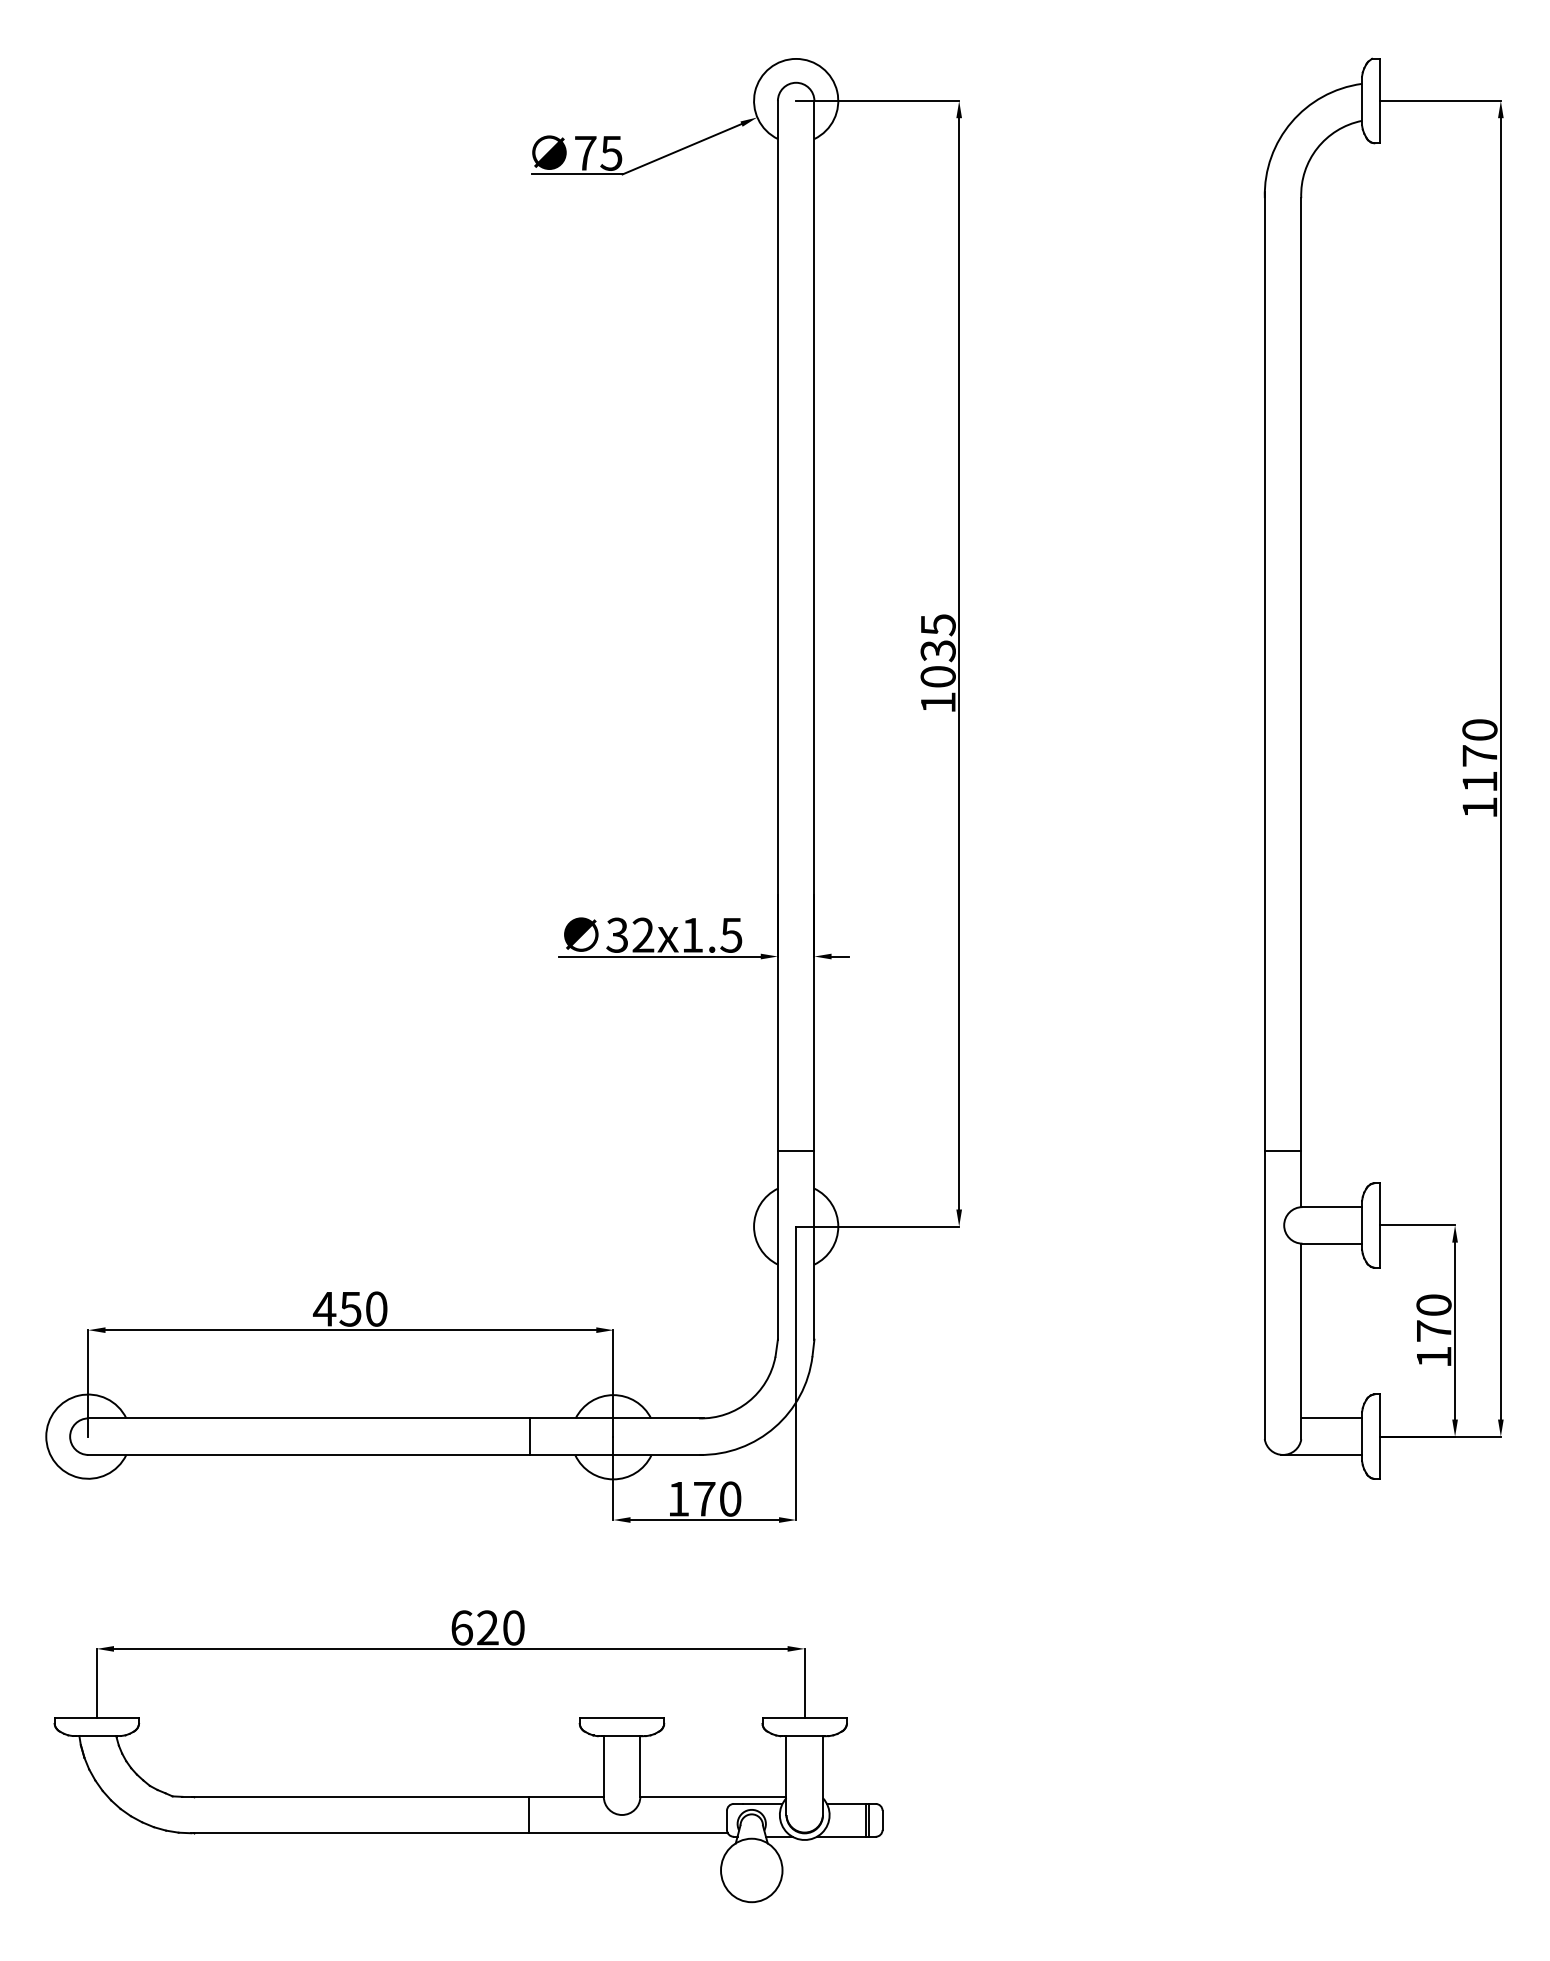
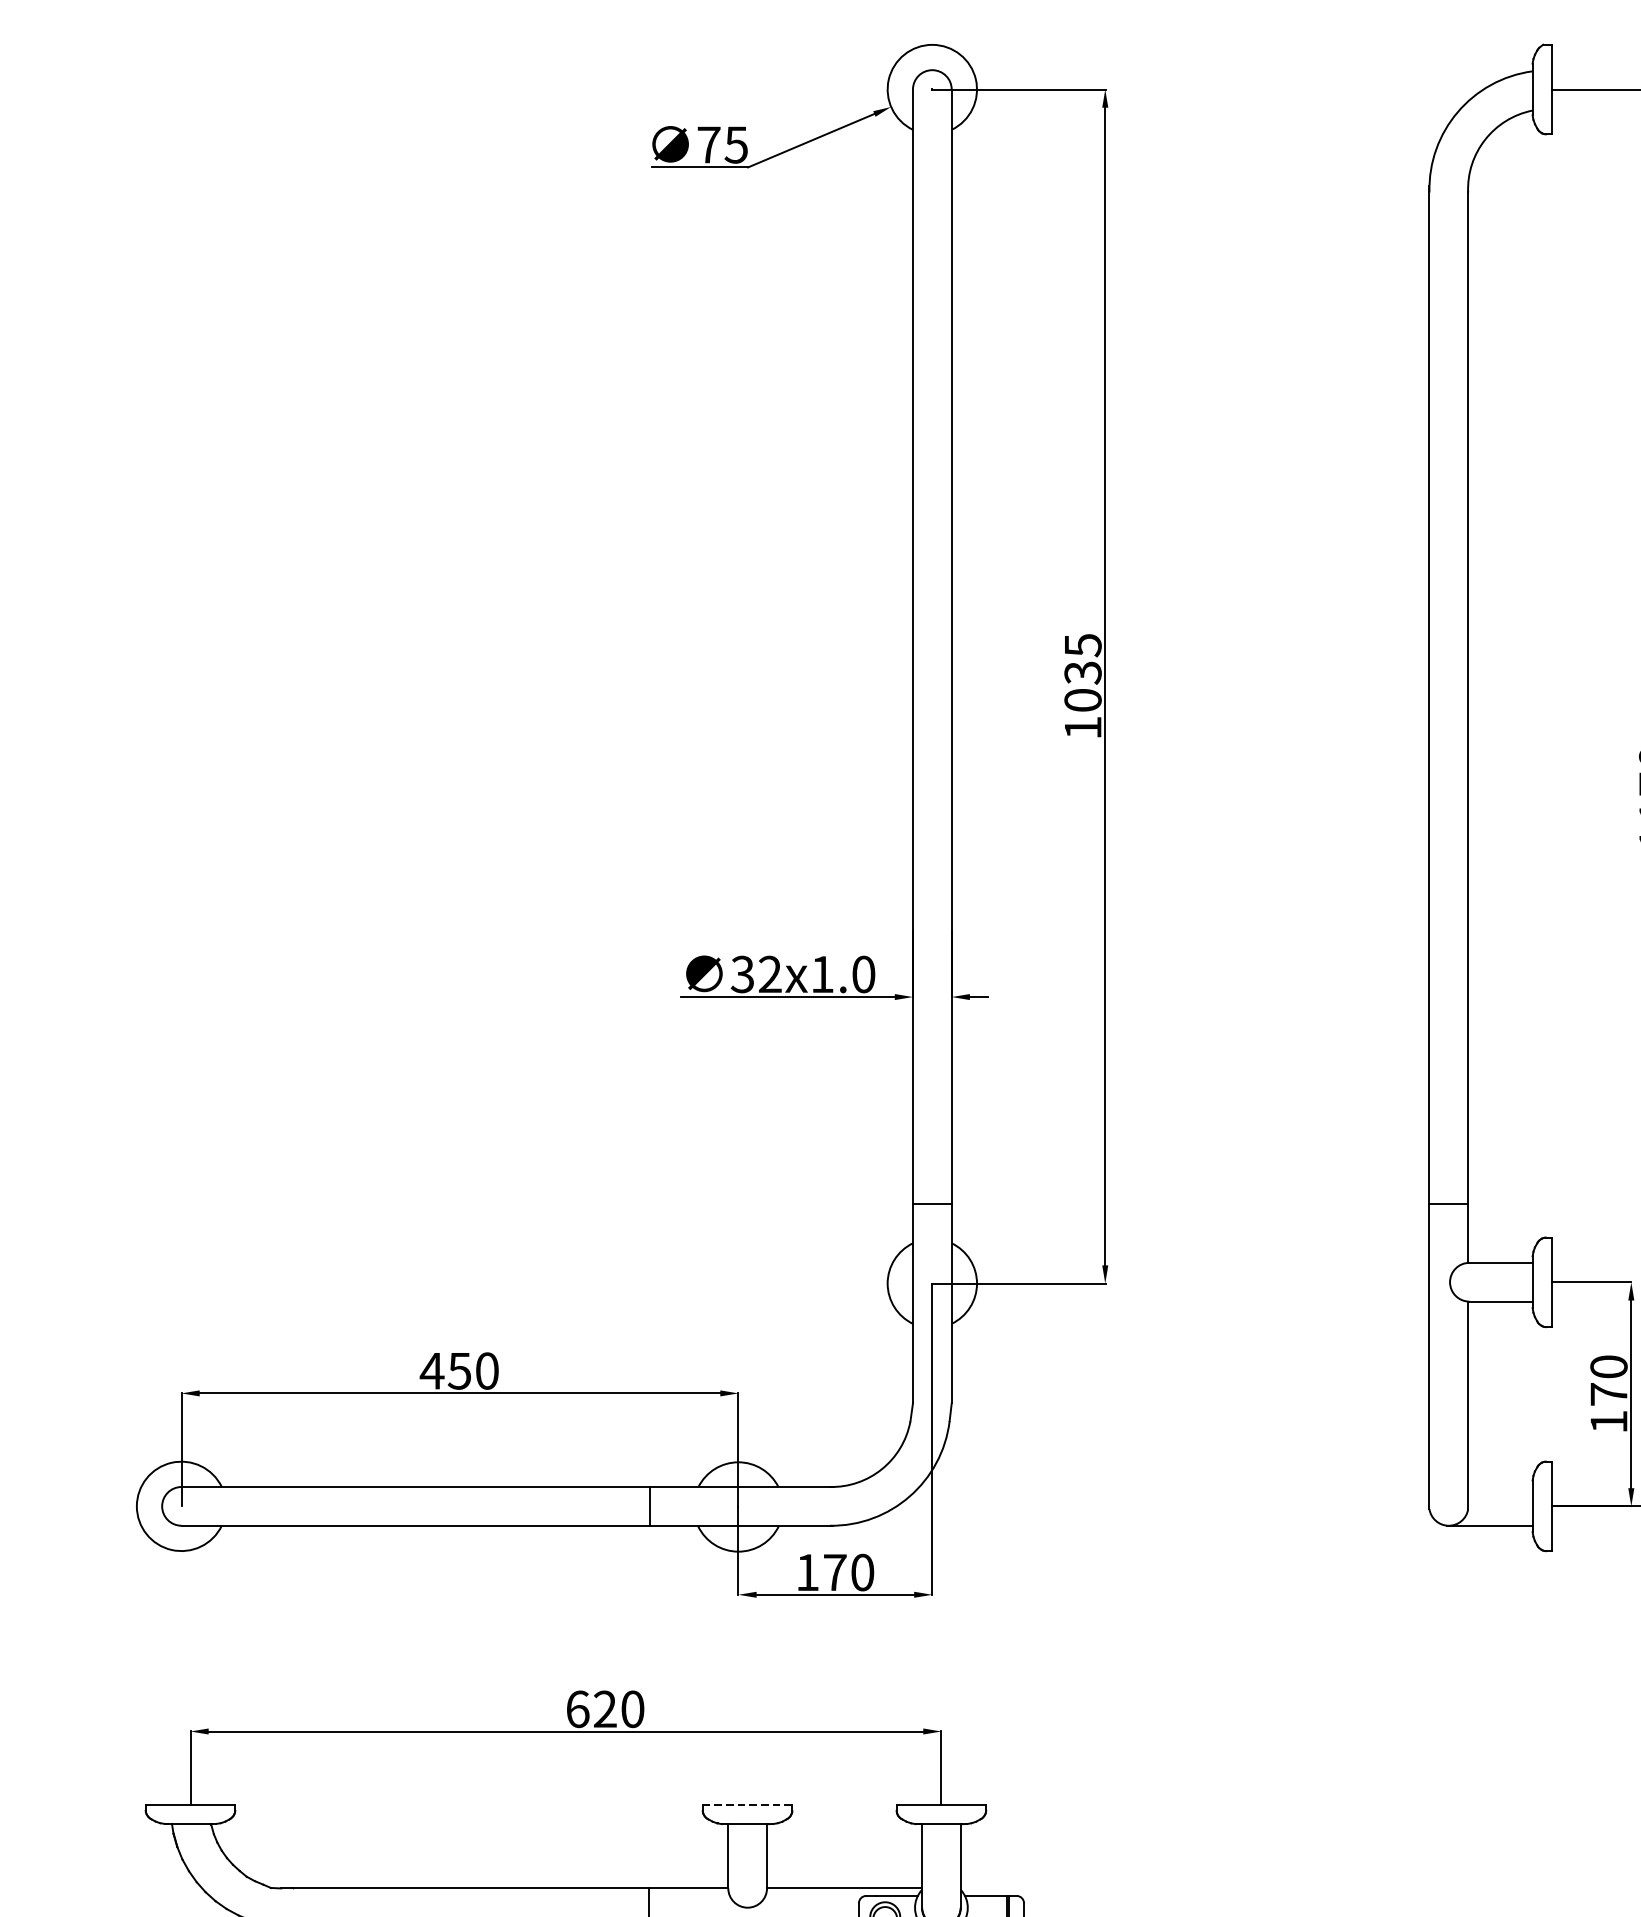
text: (731, 934) -> (863, 973), 32x1.5 -> 32x1.0
line: (1332, 1418) -> (1501, 1487), removed
line: (622, 1717) -> (748, 1804), solid -> dashed

